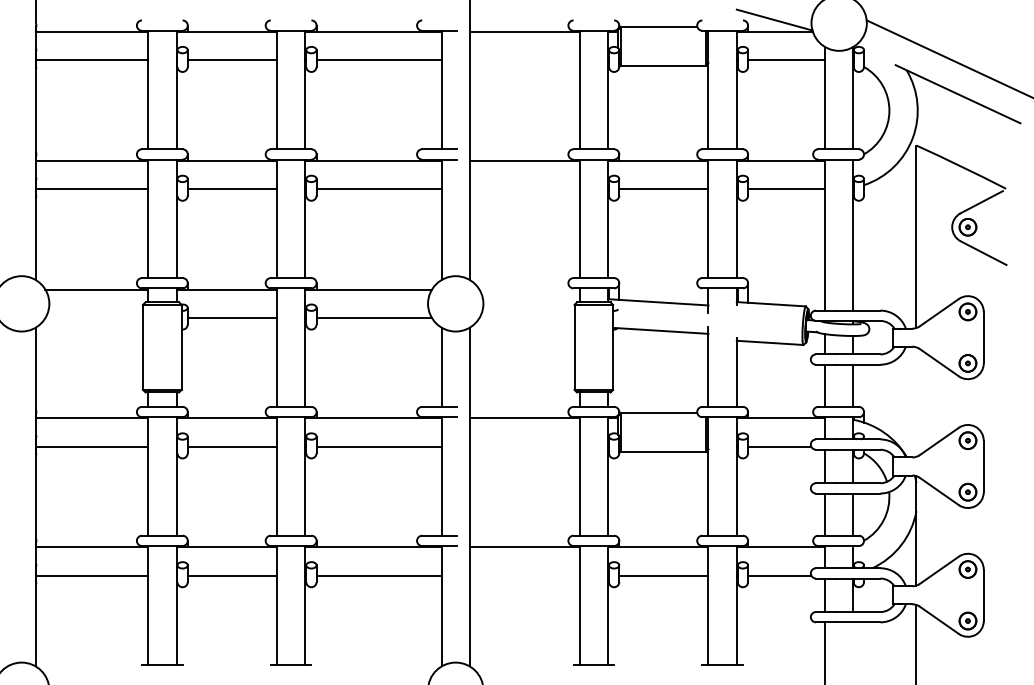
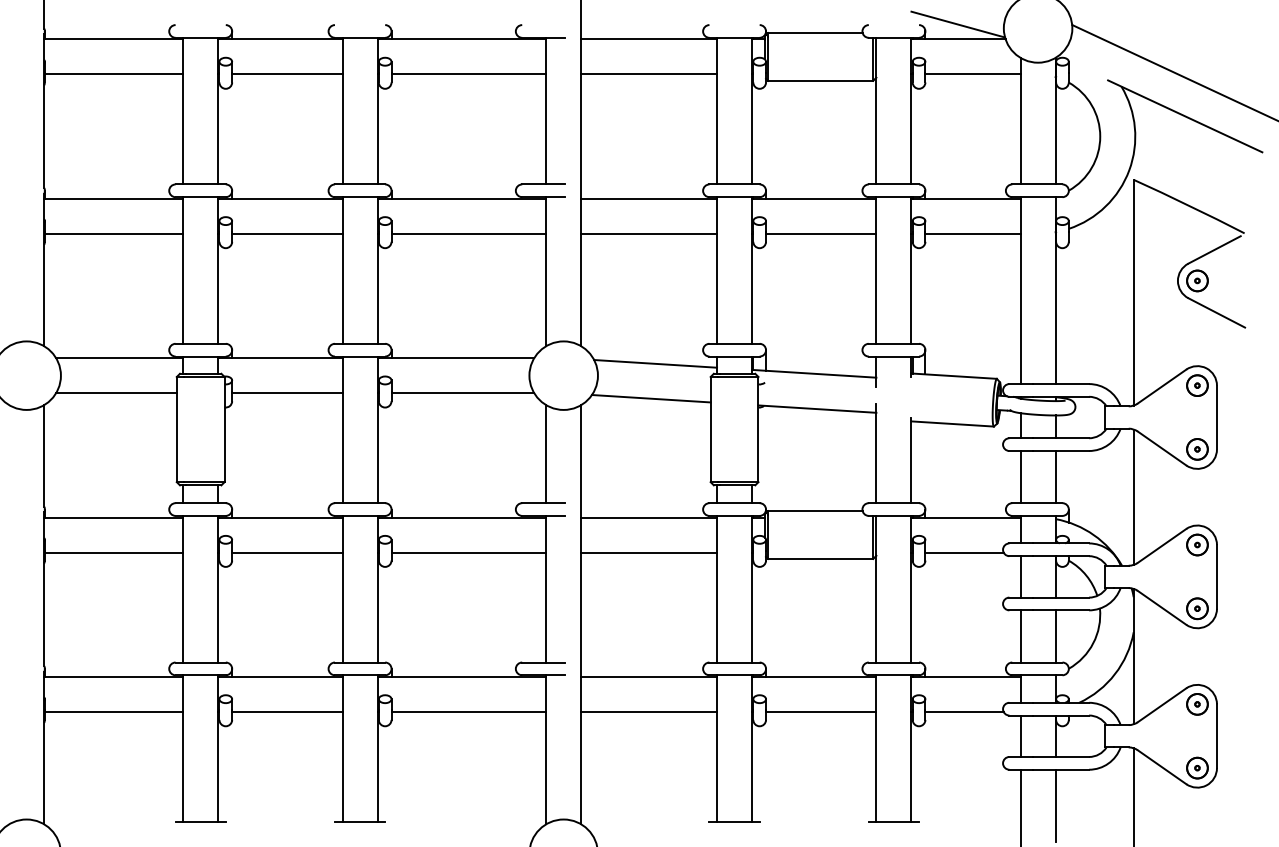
line: (524, 60) -> (648, 74), added
line: (524, 189) -> (648, 234), added
line: (529, 294) -> (654, 364), added
line: (94, 318) -> (116, 393), added
line: (526, 322) -> (651, 398), added
line: (916, 401) -> (1133, 496), added
line: (524, 446) -> (648, 552), added
line: (524, 575) -> (648, 711), added
line: (853, 651) -> (1055, 805), added

